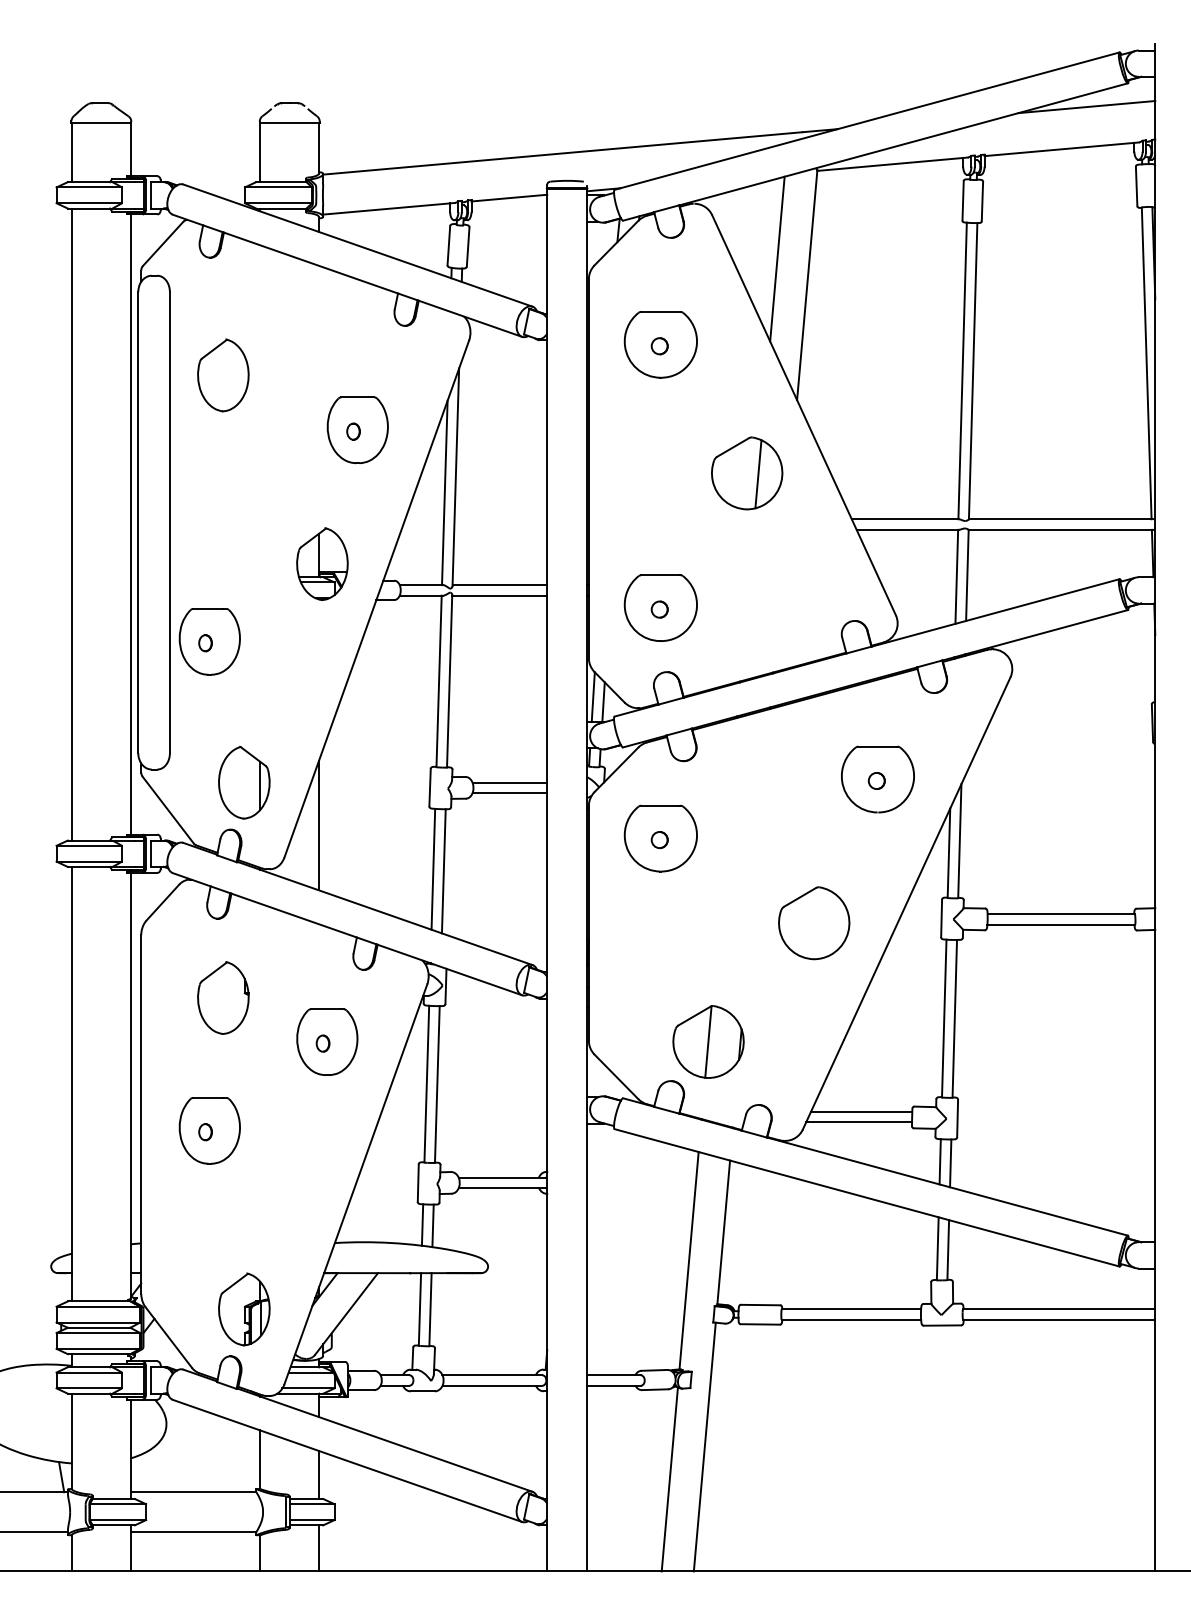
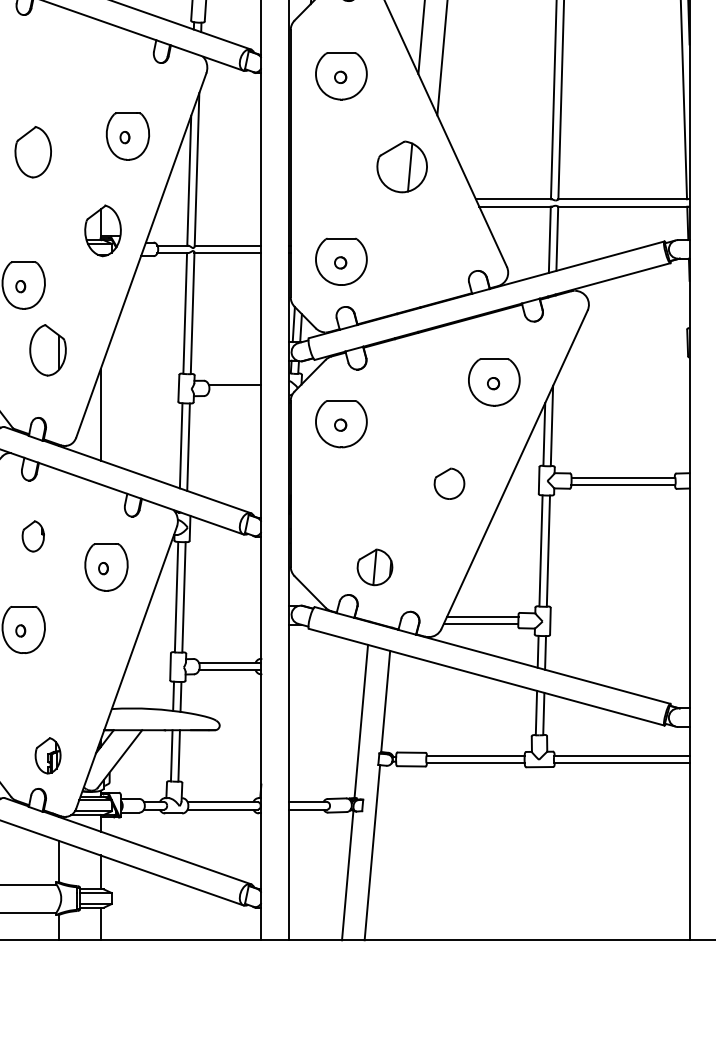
part: (223, 375) -> (33, 152), moved
part: (244, 782) -> (48, 350), moved
line: (509, 793) -> (234, 392), removed
part: (814, 923) -> (449, 483), size x0.6
part: (223, 997) -> (33, 536), size x0.6
part: (708, 1041) -> (374, 567), size x0.7
part: (244, 1309) -> (48, 755), size x0.7

